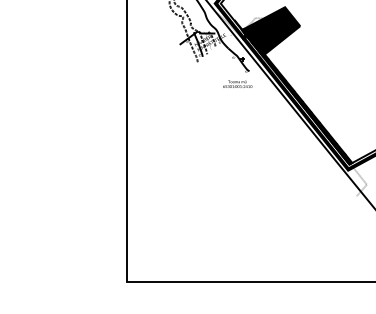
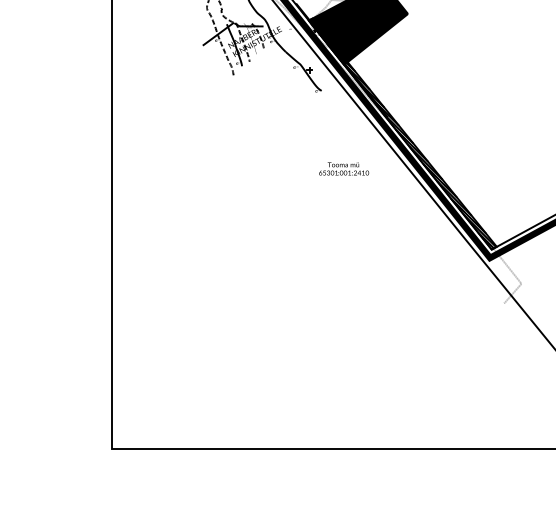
text: (237, 83) -> (343, 167), moved

